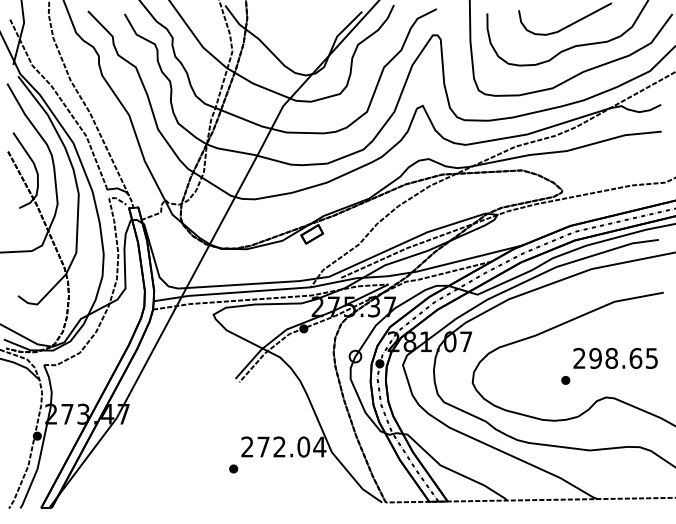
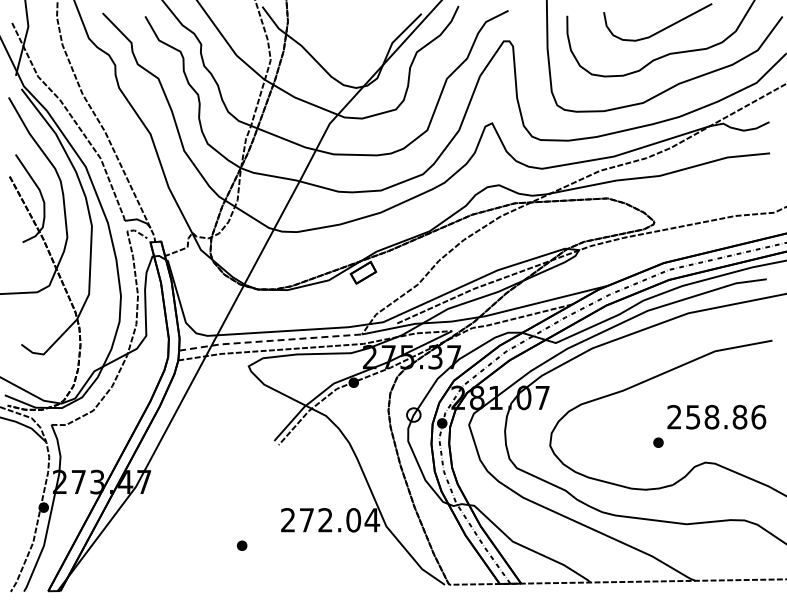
line: (231, 292) -> (269, 340), solid -> dashed
text: (623, 358) -> (725, 417), 298.65 -> 258.86
part: (233, 468) -> (242, 545), moved

